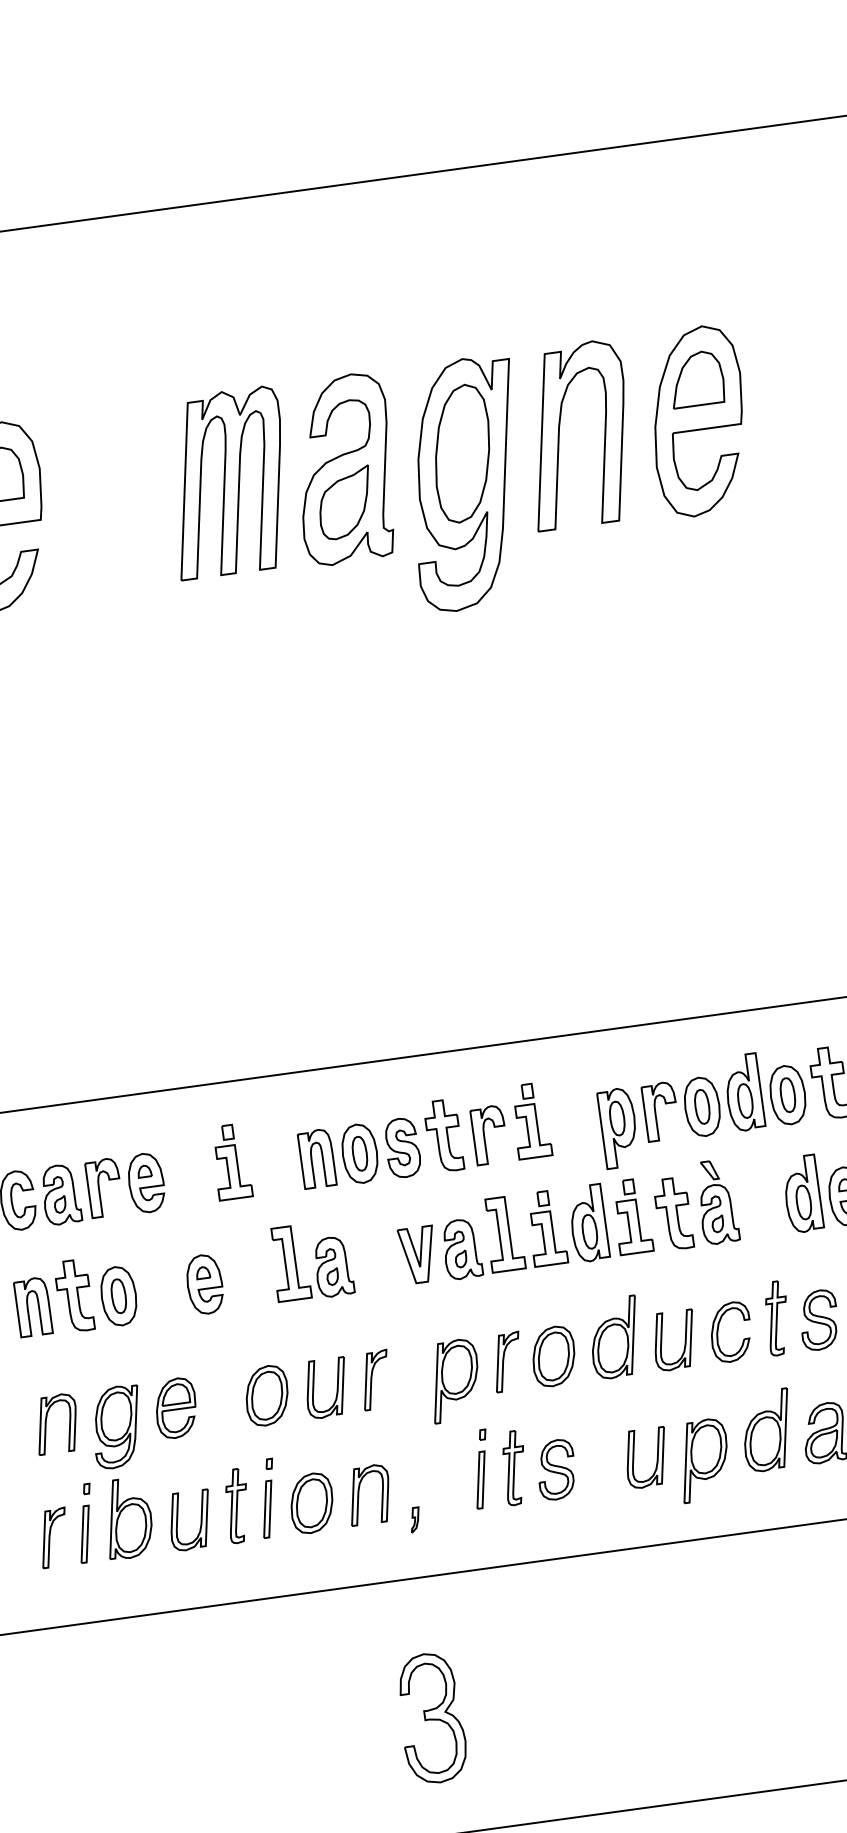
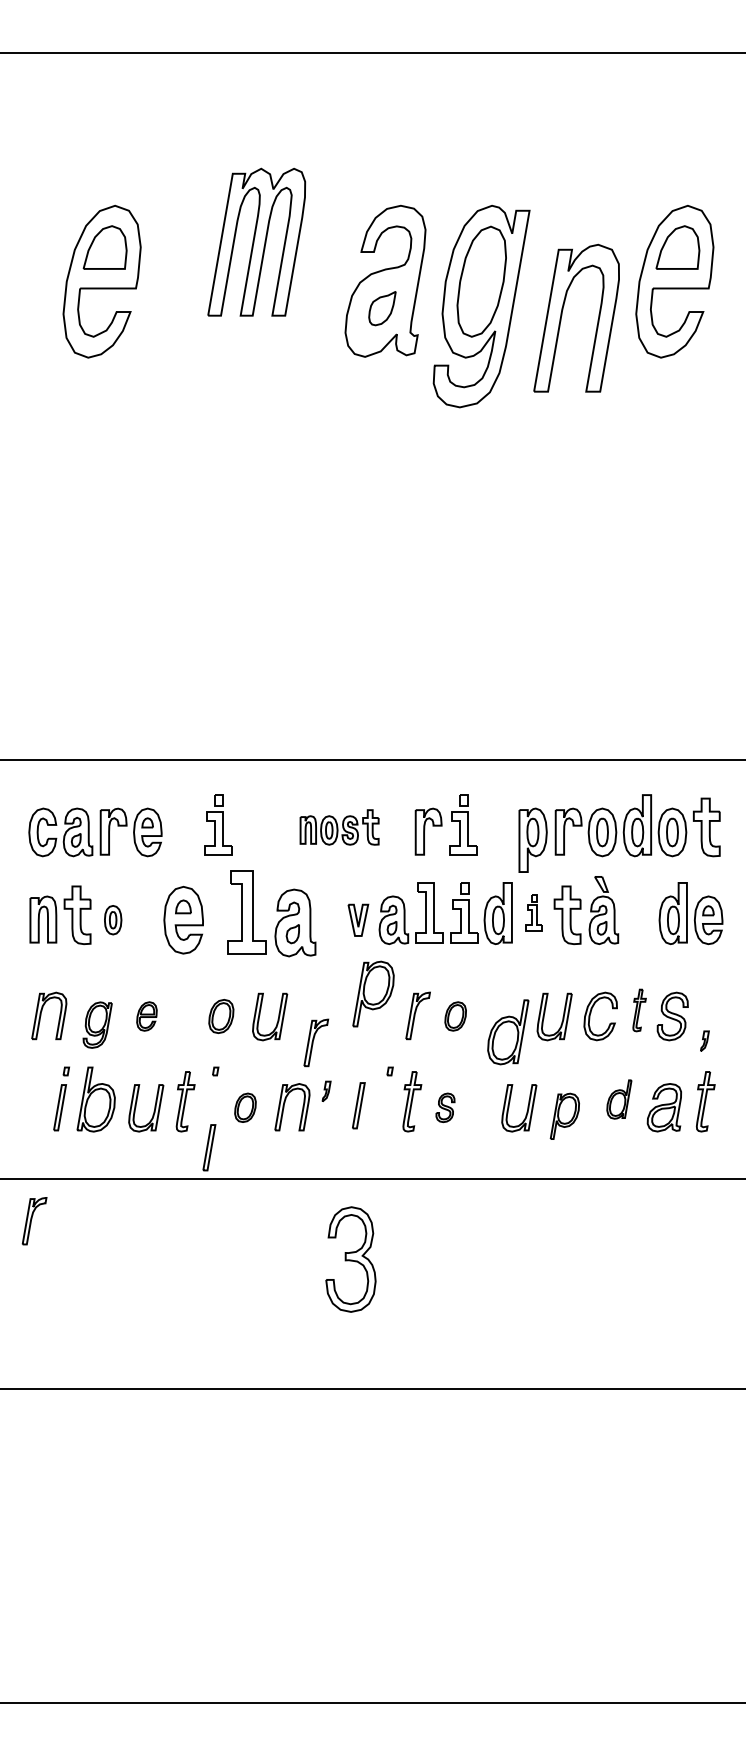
part: (560, 433) -> (562, 315), moved
part: (228, 481) -> (256, 241), moved
part: (345, 503) -> (382, 308), size x0.6
part: (379, 1144) -> (339, 827), size x0.6
part: (632, 1216) -> (534, 912), size x0.6
part: (418, 1255) -> (358, 920), size x0.7
part: (312, 1261) -> (272, 913), size x1.4
part: (204, 1284) -> (183, 920), size x1.4
part: (117, 1295) -> (112, 919), size x0.6
part: (777, 1318) -> (639, 1010), size x0.7
part: (615, 1338) -> (508, 1032), moved
part: (553, 1356) -> (455, 1016), size x0.6
part: (375, 1379) -> (316, 1042), moved
part: (454, 1380) -> (373, 993), moved
part: (267, 1395) -> (221, 1016), size x0.7
part: (175, 1408) -> (146, 1016), size x0.6
part: (117, 1426) -> (97, 1024), size x0.7
part: (767, 1430) -> (619, 1099), size x0.6
part: (703, 1460) -> (564, 1116), size x0.7
part: (556, 1469) -> (445, 1107), size x0.6
part: (480, 1479) -> (358, 1105), moved
part: (311, 1503) -> (245, 1107), size x0.6
part: (267, 1509) -> (209, 1147), moved
part: (414, 1518) -> (326, 1090), moved
part: (53, 1538) -> (34, 1221), moved
part: (431, 1718) -> (350, 1259), moved

